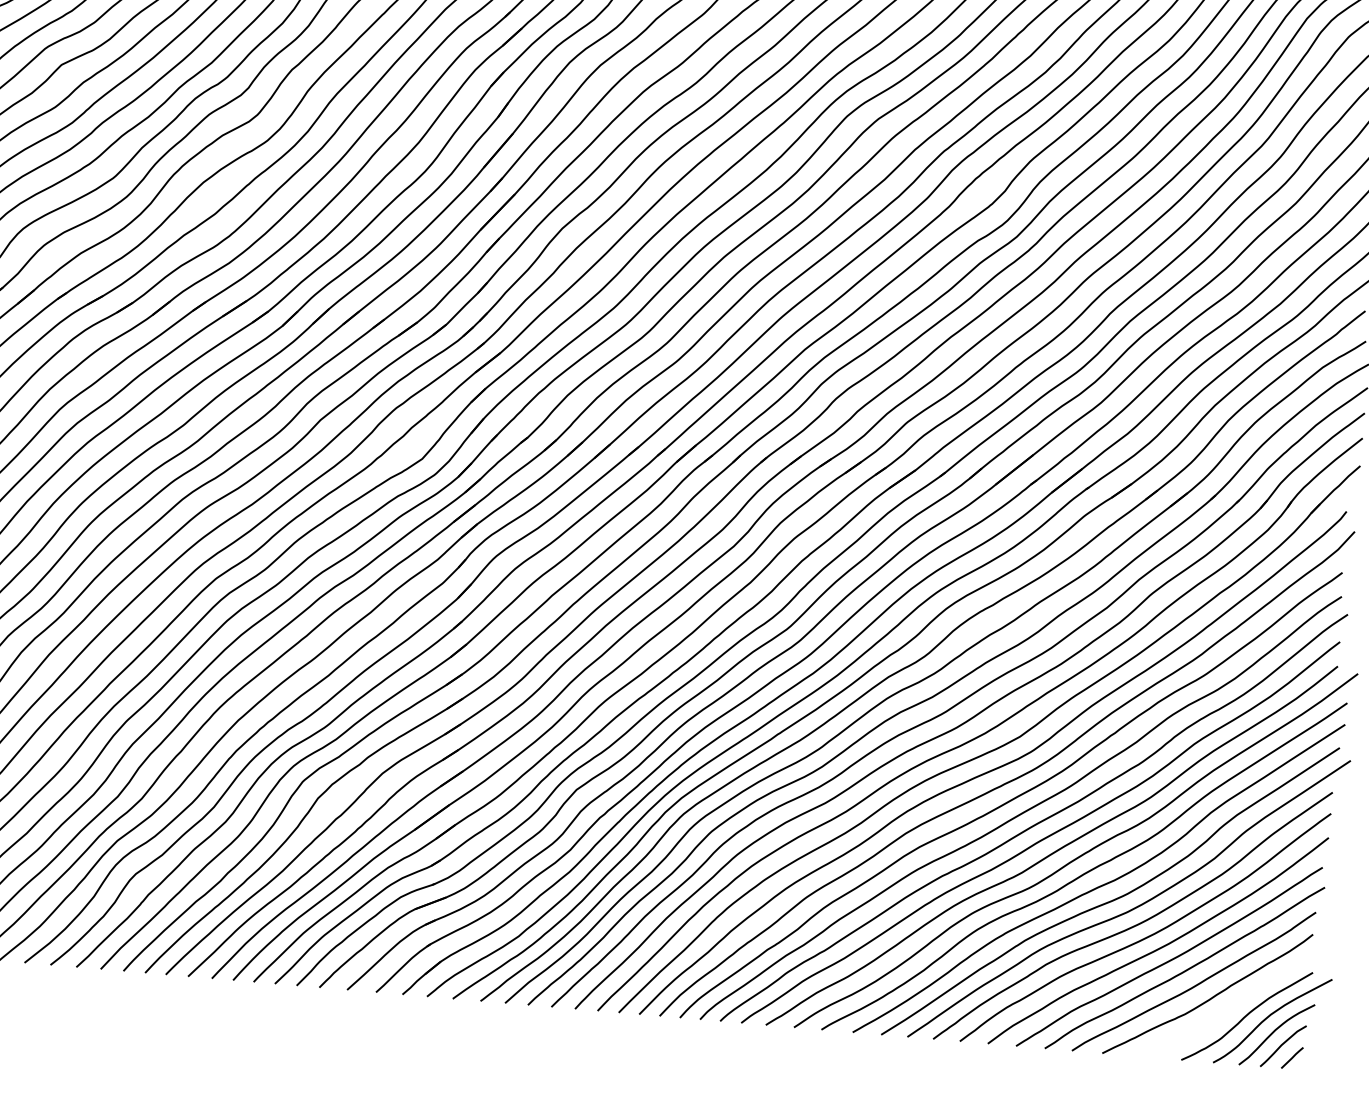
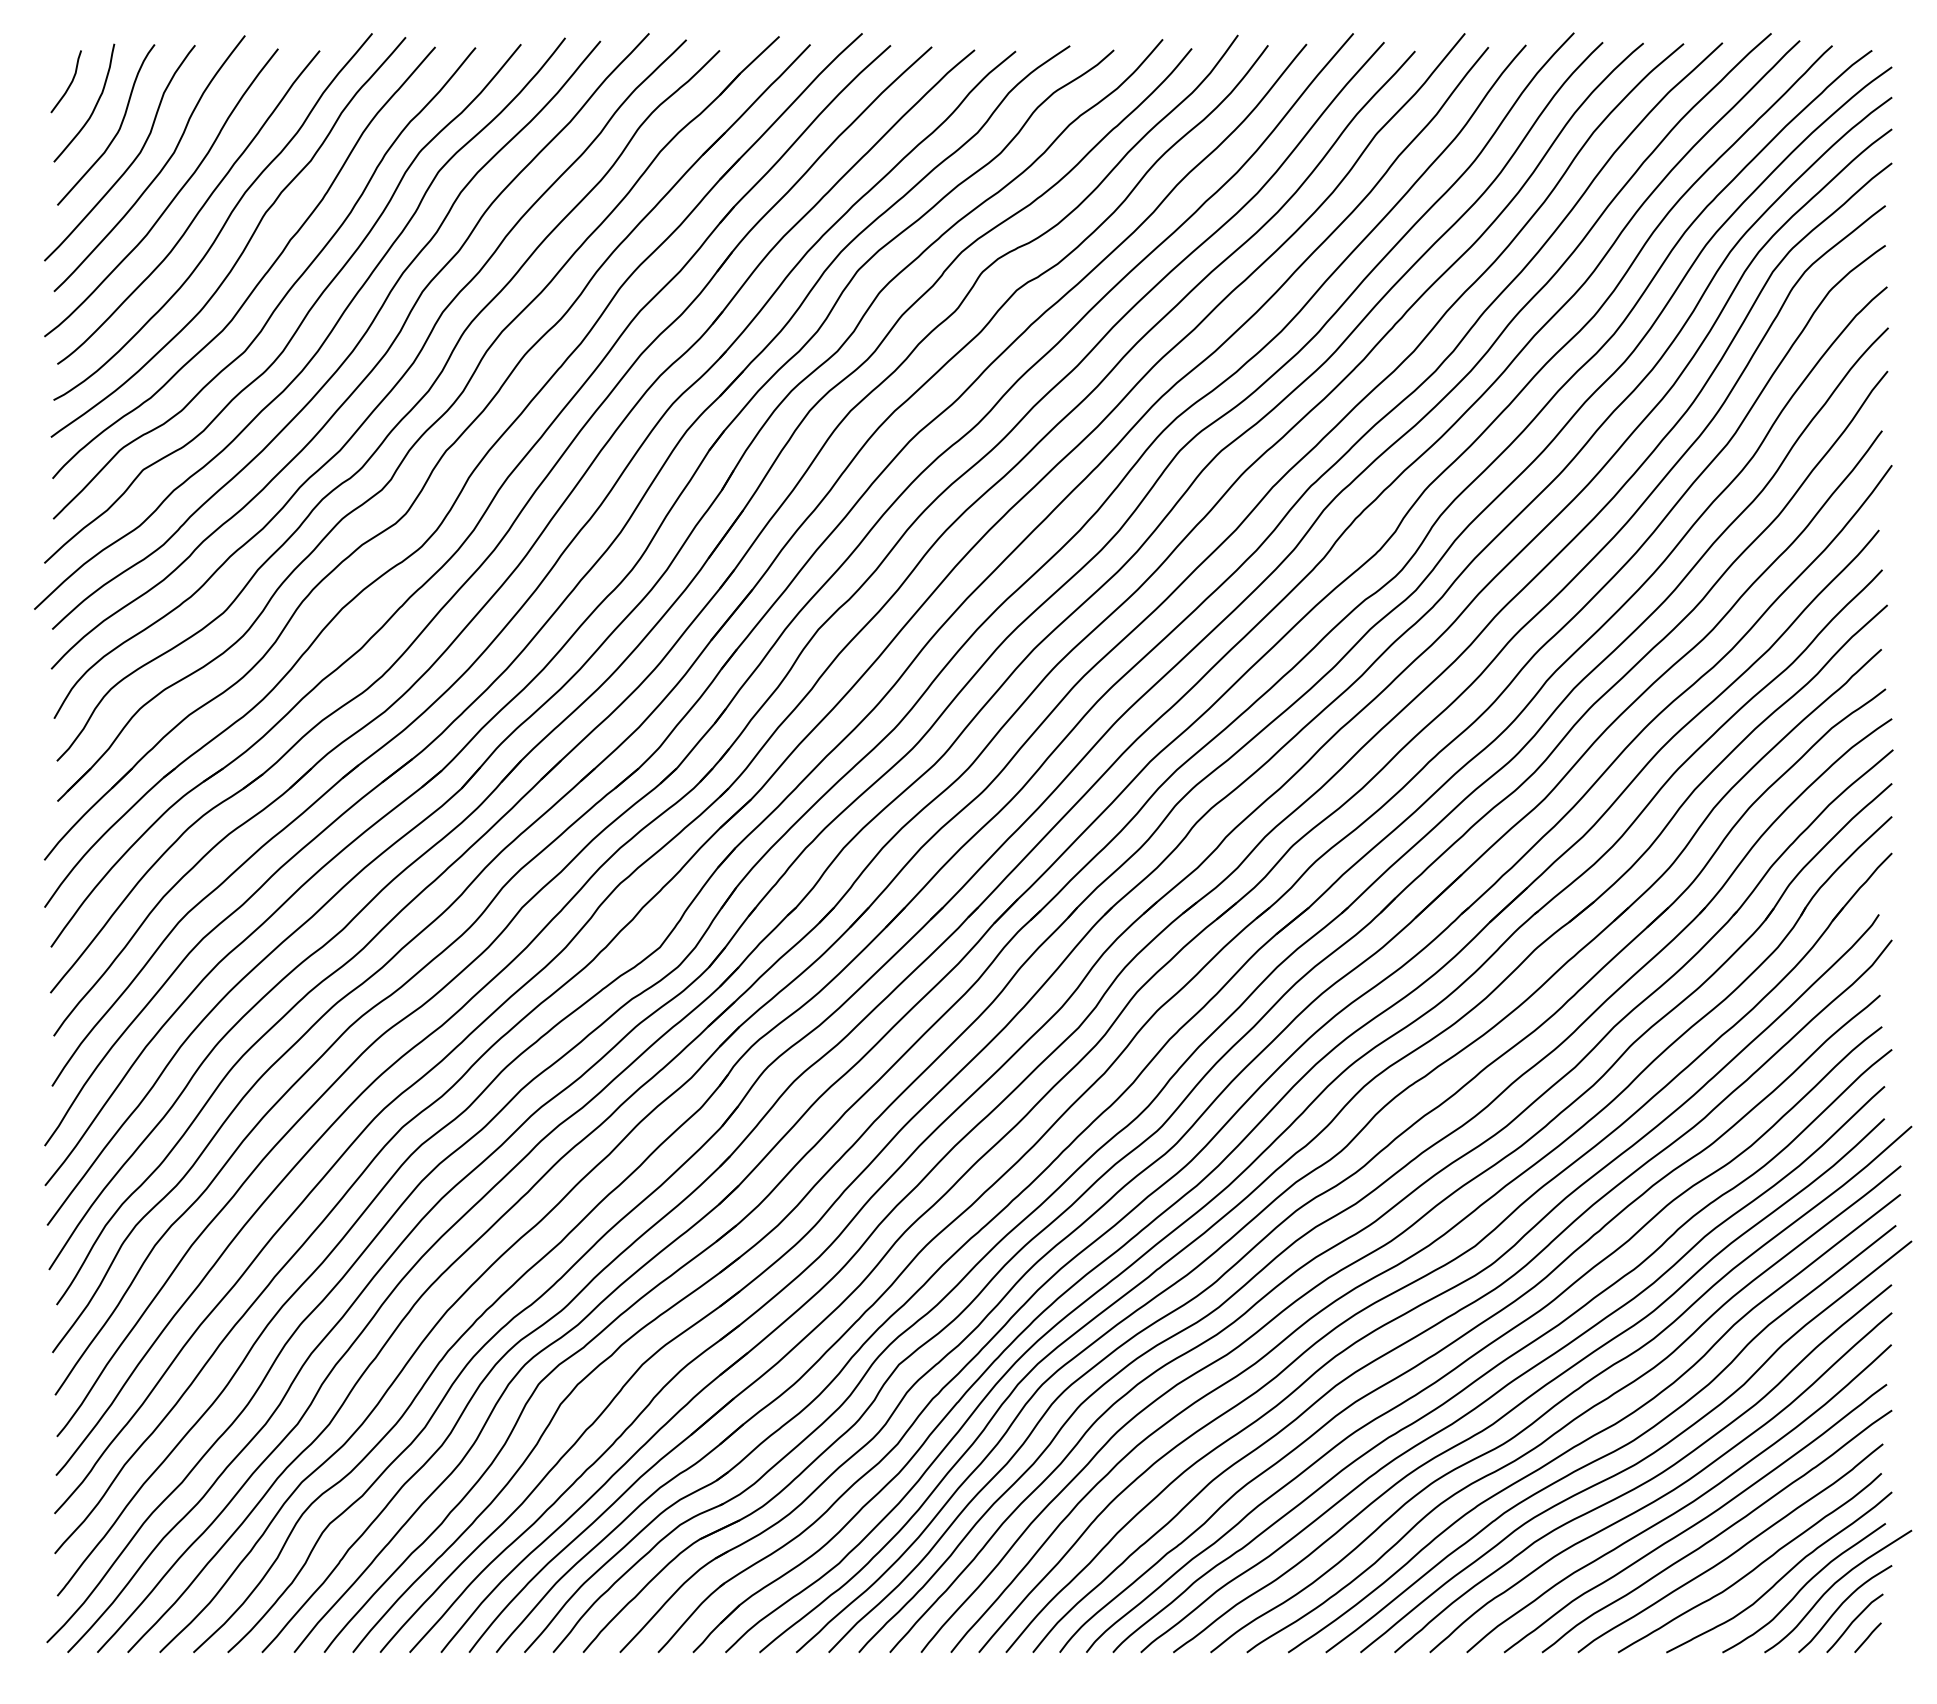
curve: (1232, 1005) -> (1783, 1575), added

